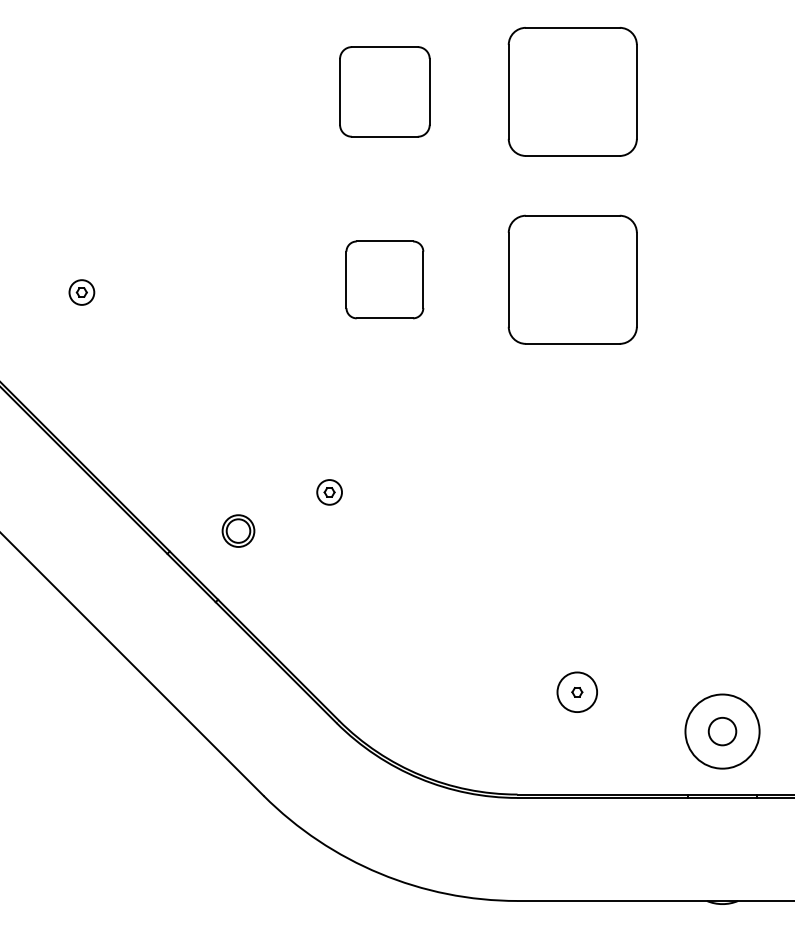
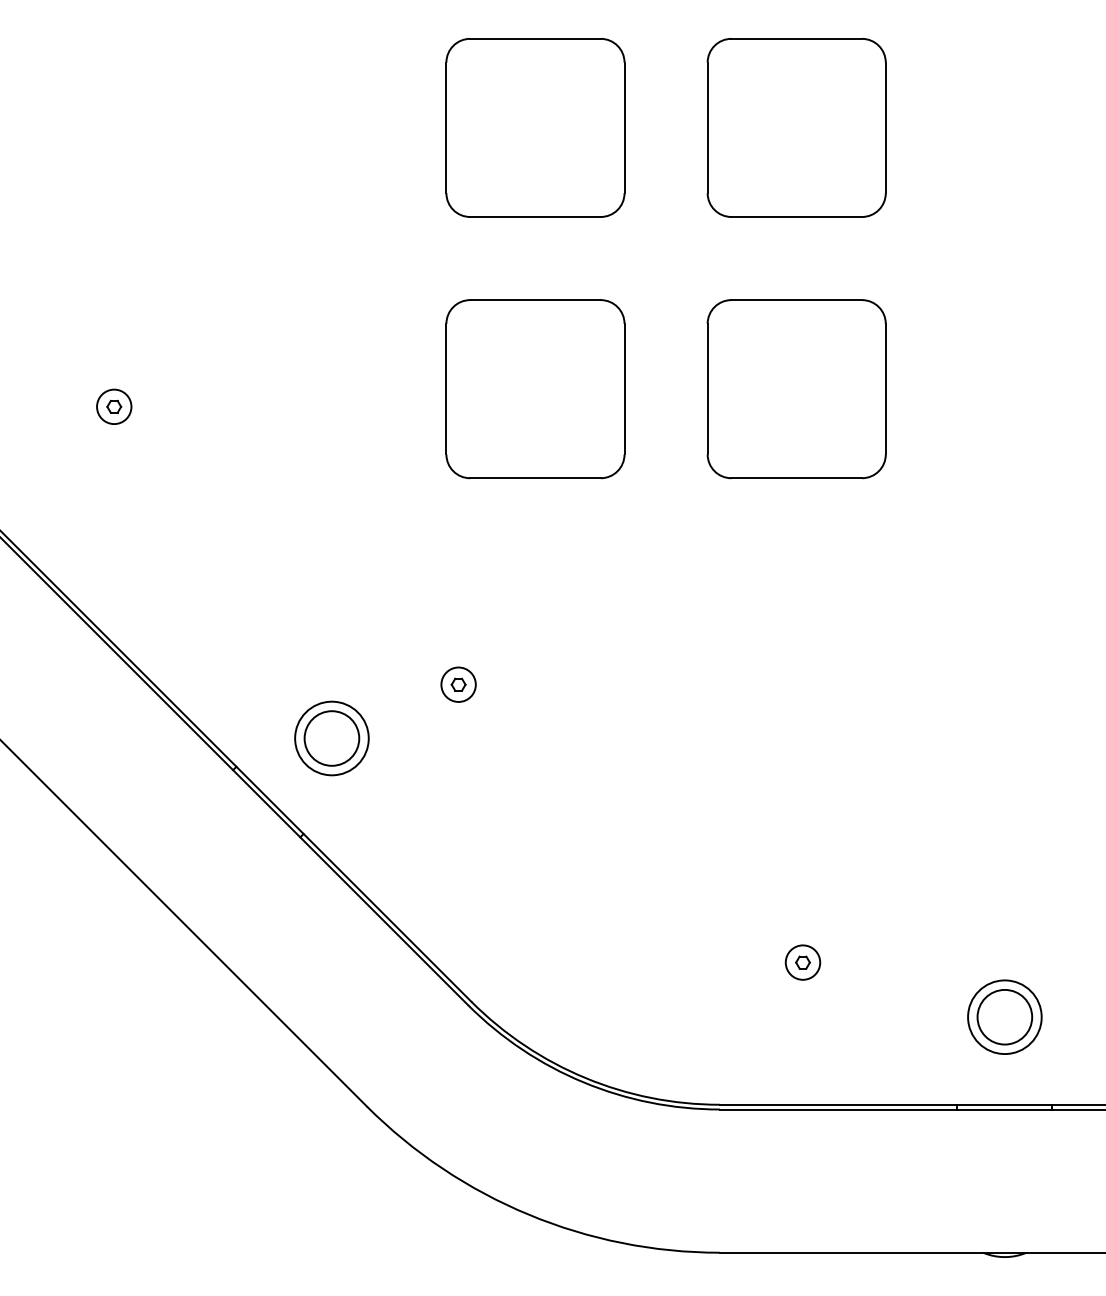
part: (384, 91) -> (535, 127), size x1.43
part: (384, 280) -> (535, 389), size x1.67
part: (238, 531) -> (331, 738), size x1.67
circle: (576, 692) -> (802, 962), size x0.62
circle: (722, 731) -> (1004, 1016), size x1.43
circle: (722, 731) -> (1004, 1017), size x0.71

